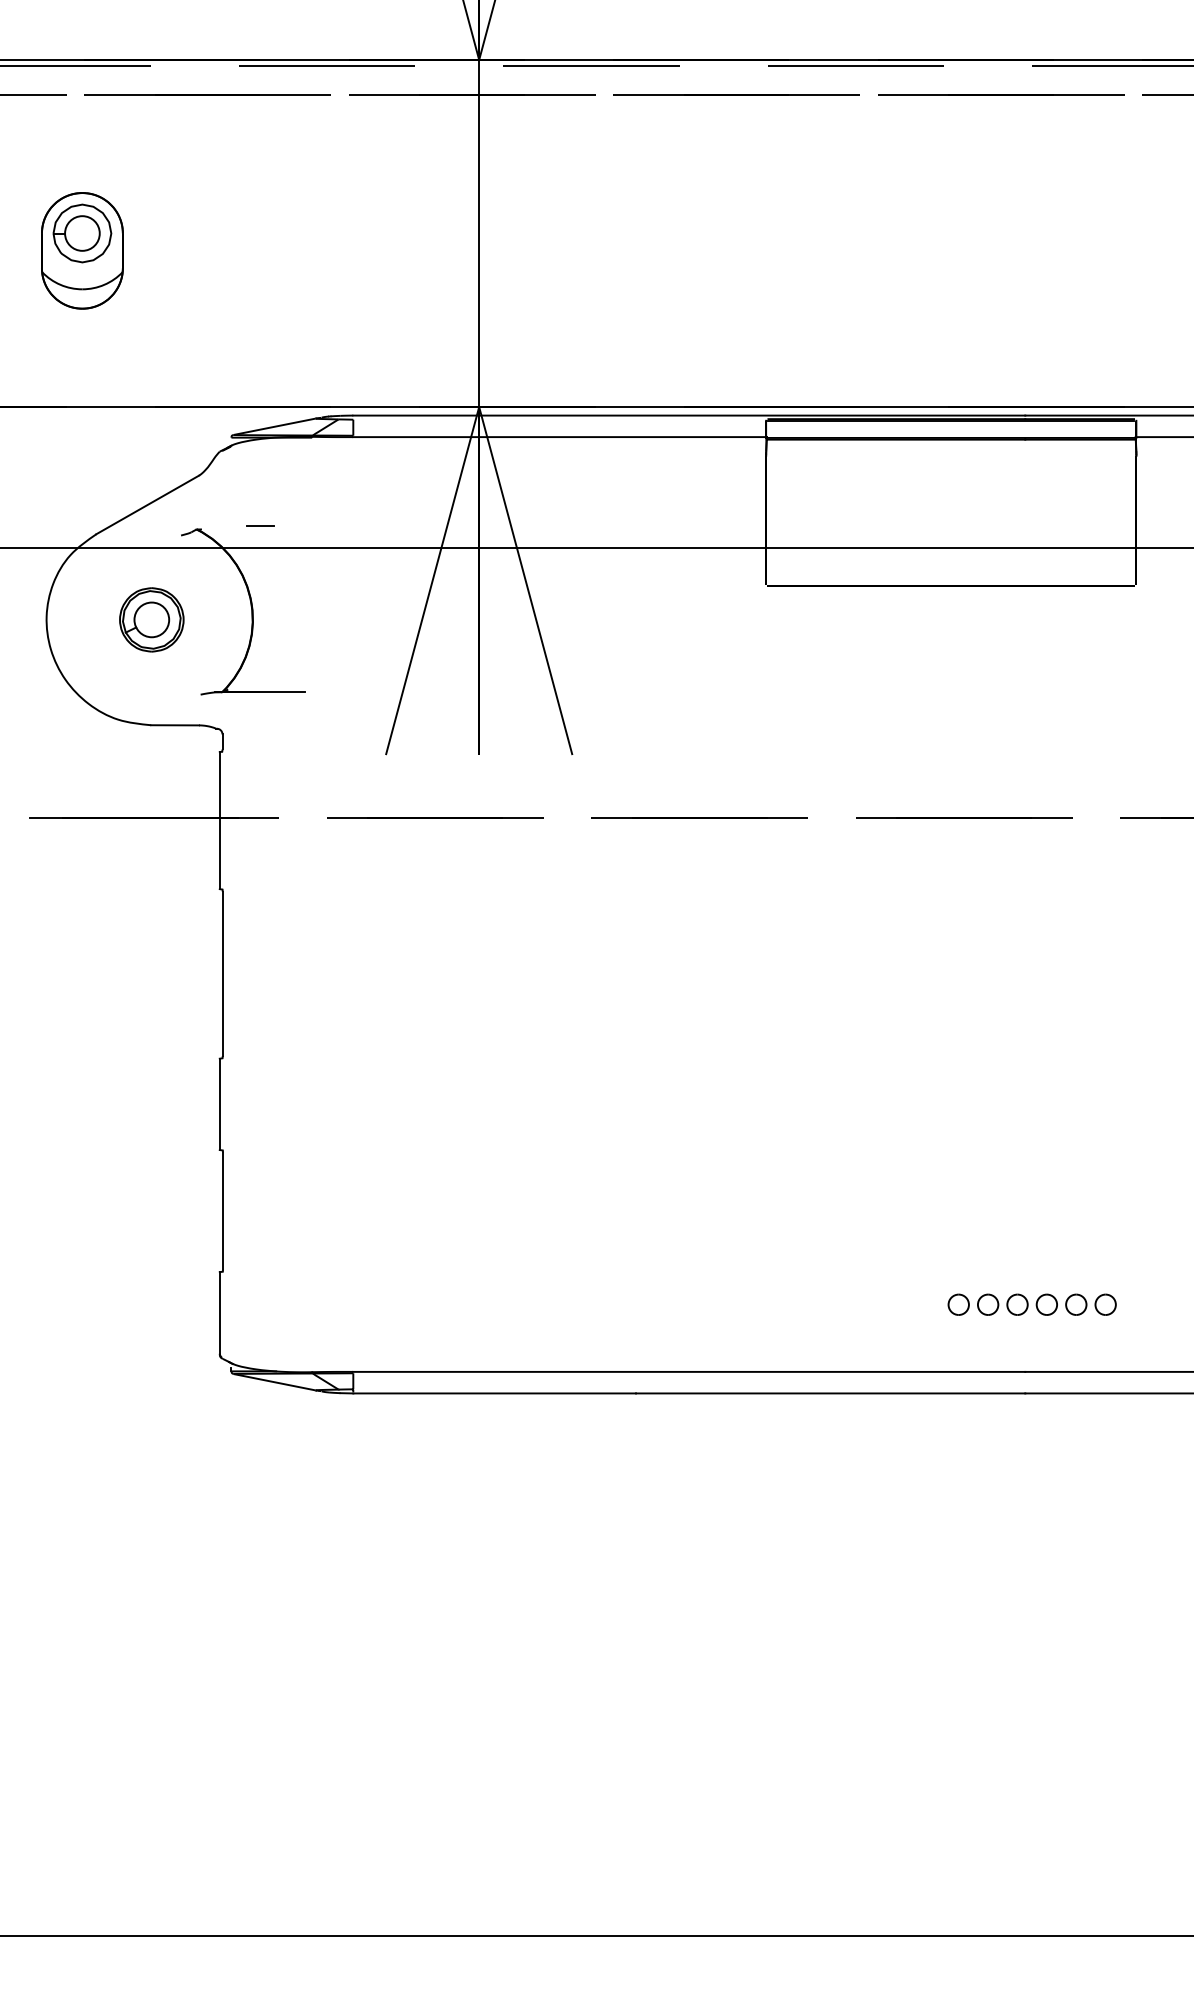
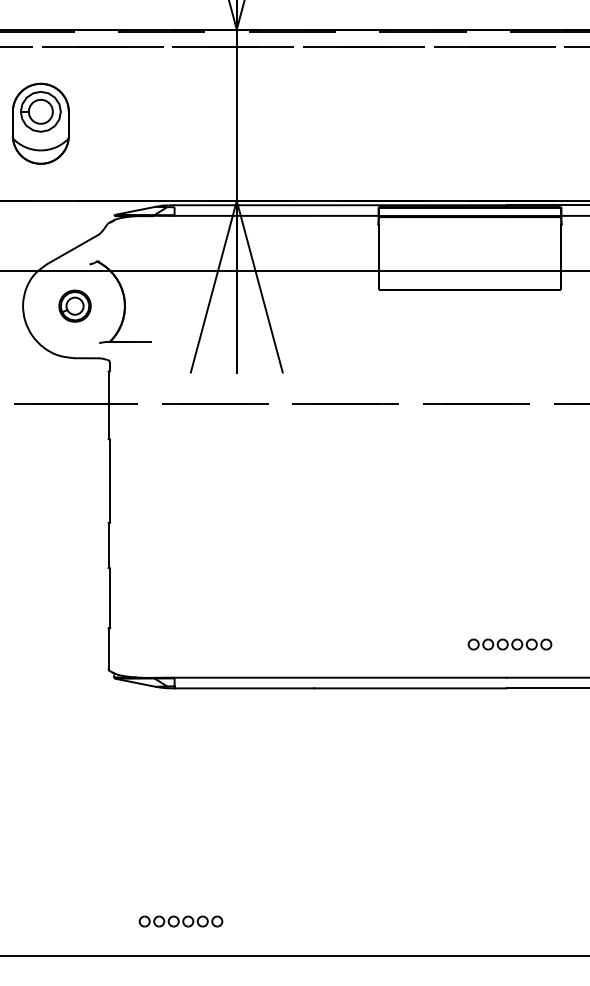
part: (81, 250) -> (40, 123), size x1.4
line: (259, 525) -> (128, 259), removed
part: (365, 1865) -> (180, 921), added

